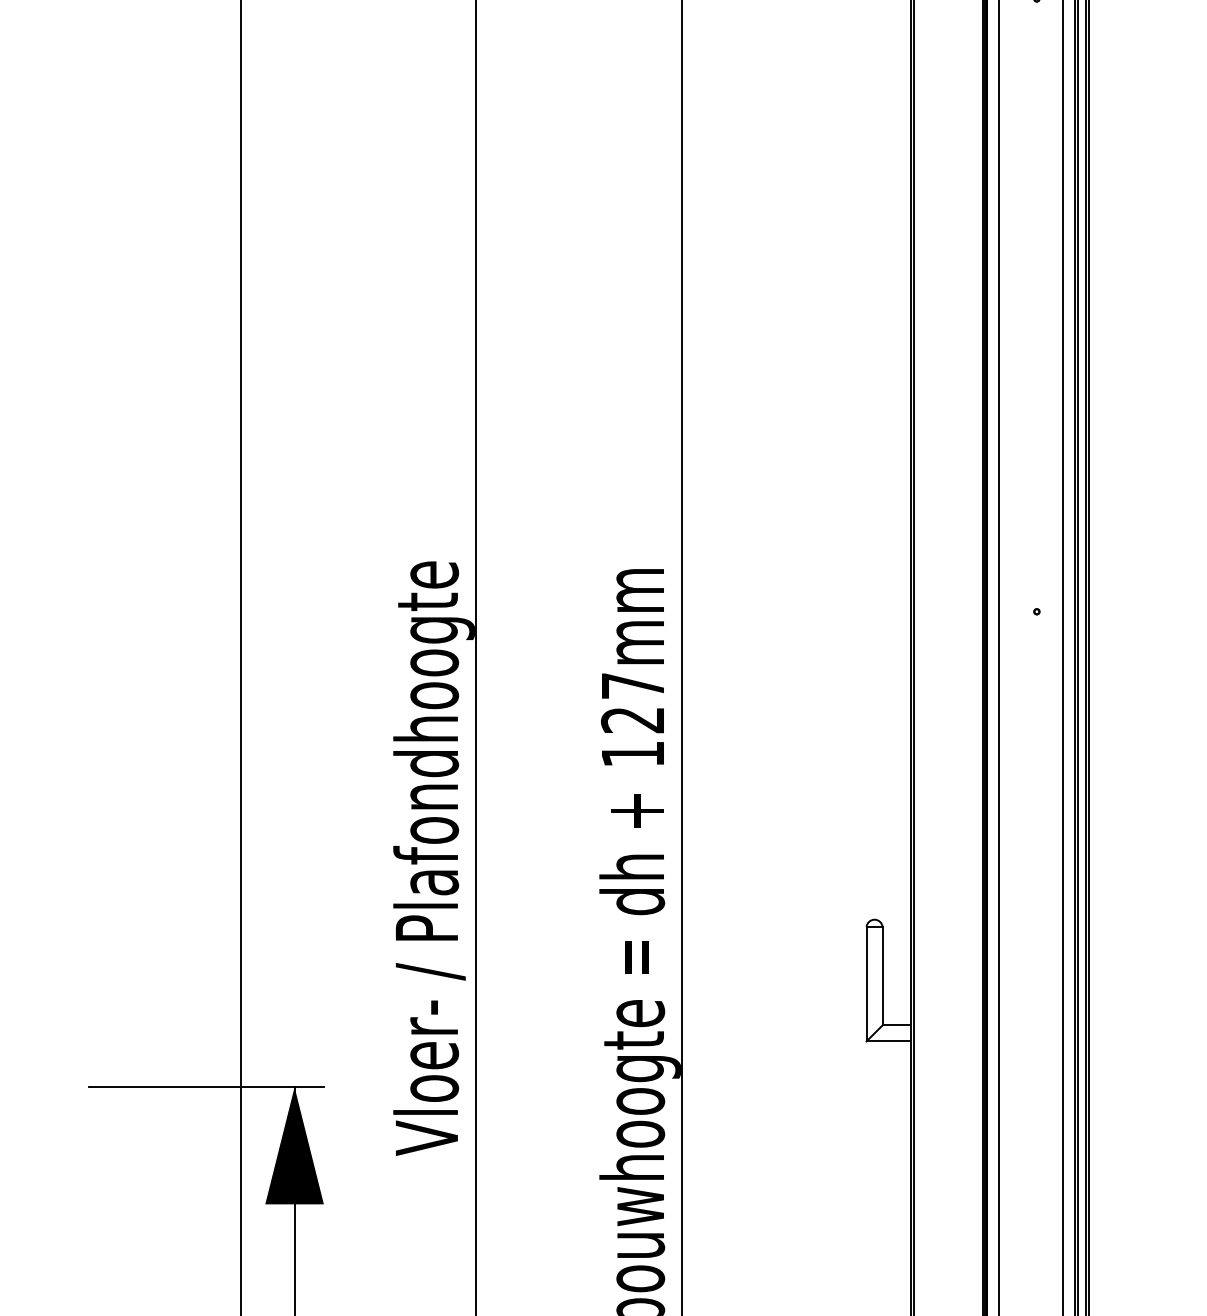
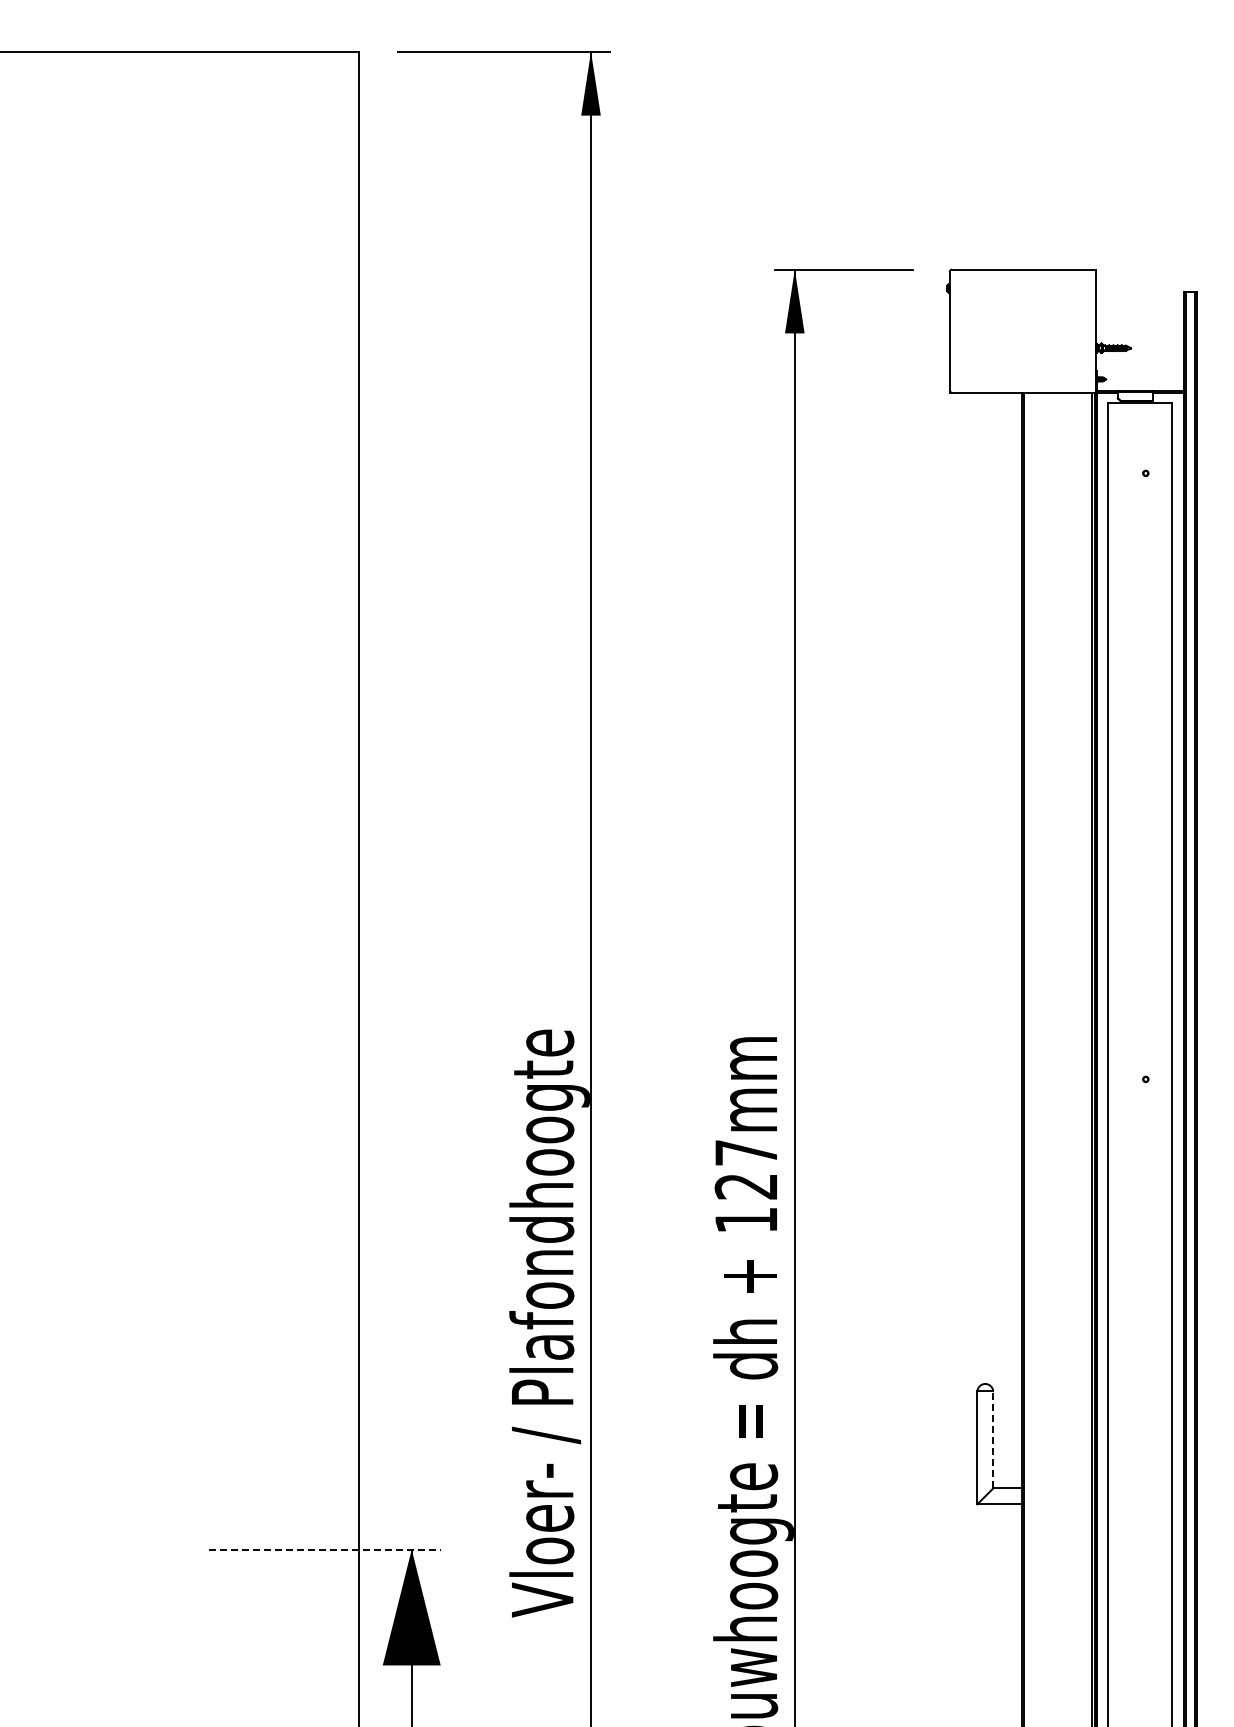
line: (882, 975) -> (993, 1439), solid -> dashed
line: (206, 1087) -> (324, 1549), solid -> dashed

